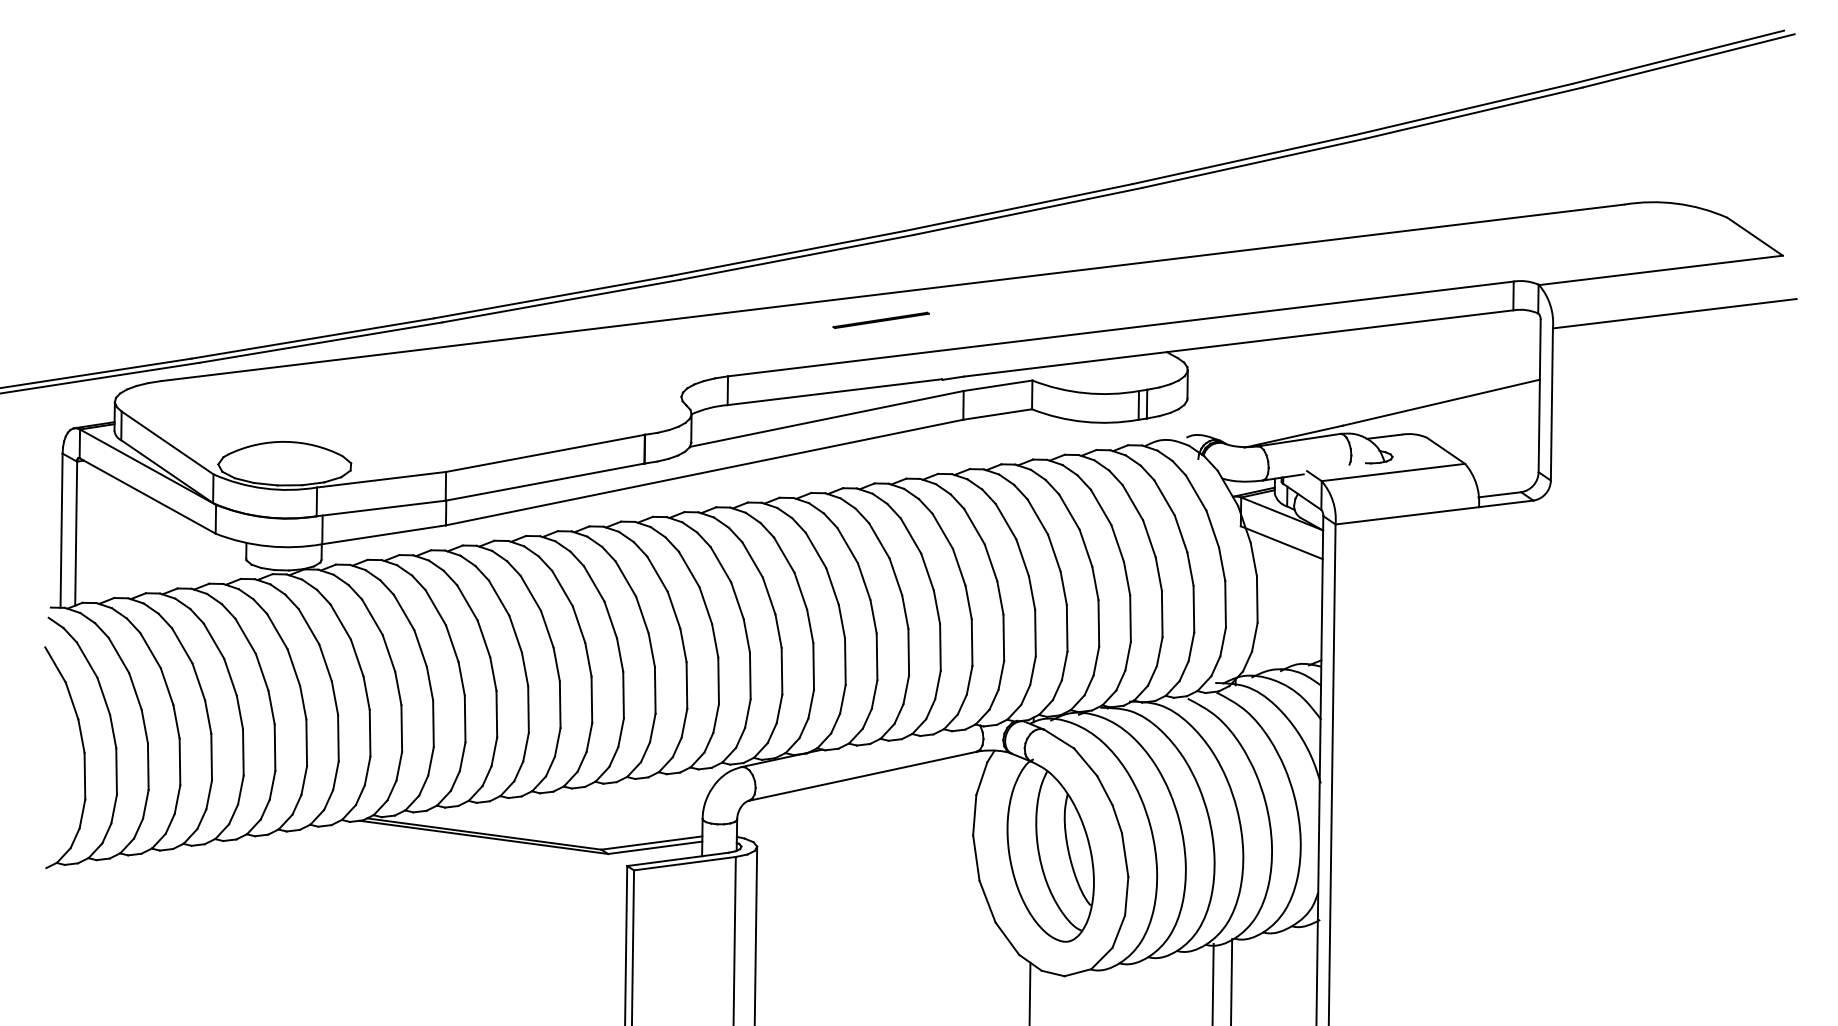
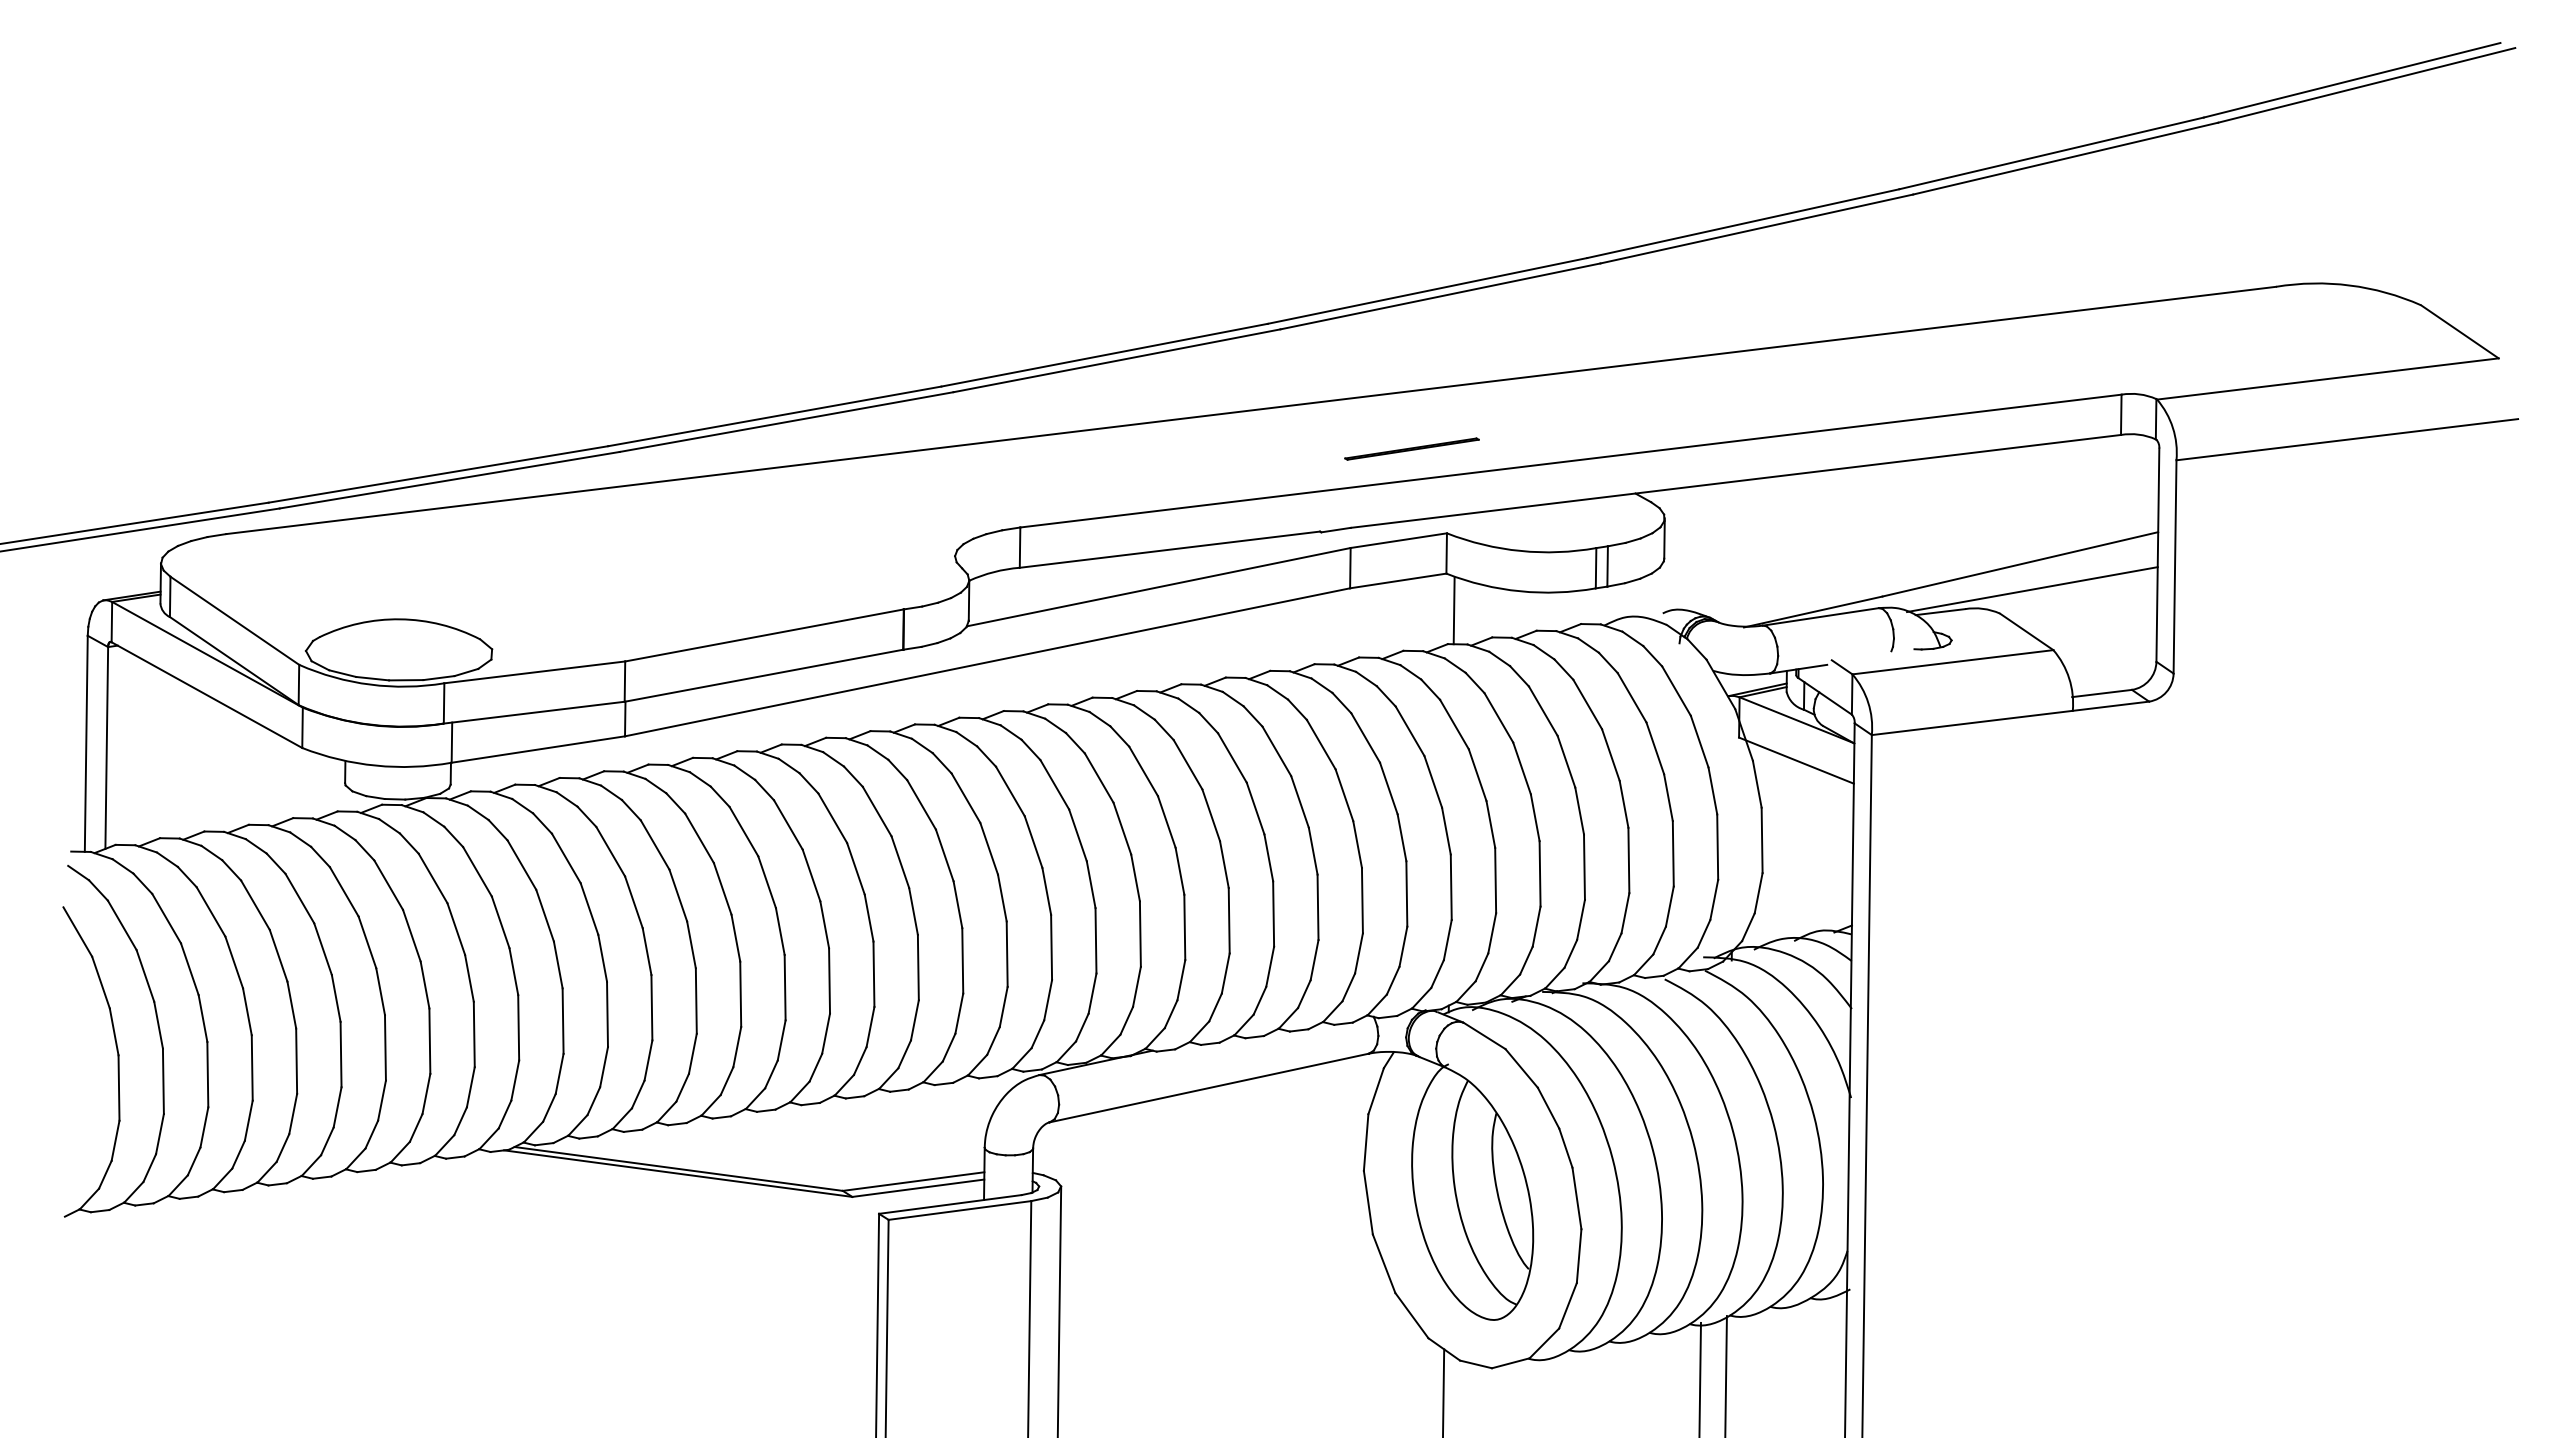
line: (880, 319) -> (1411, 448), moved
line: (1450, 420) -> (2032, 589), added
line: (1037, 435) -> (1453, 610), added

